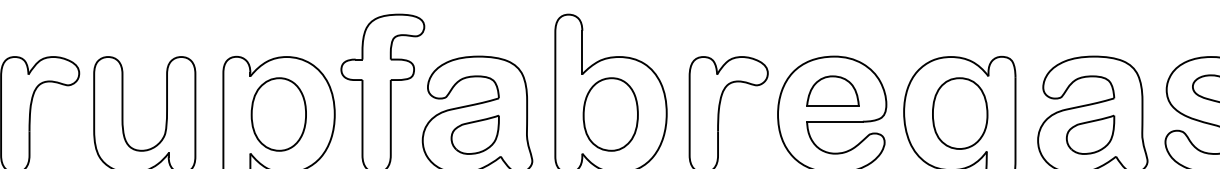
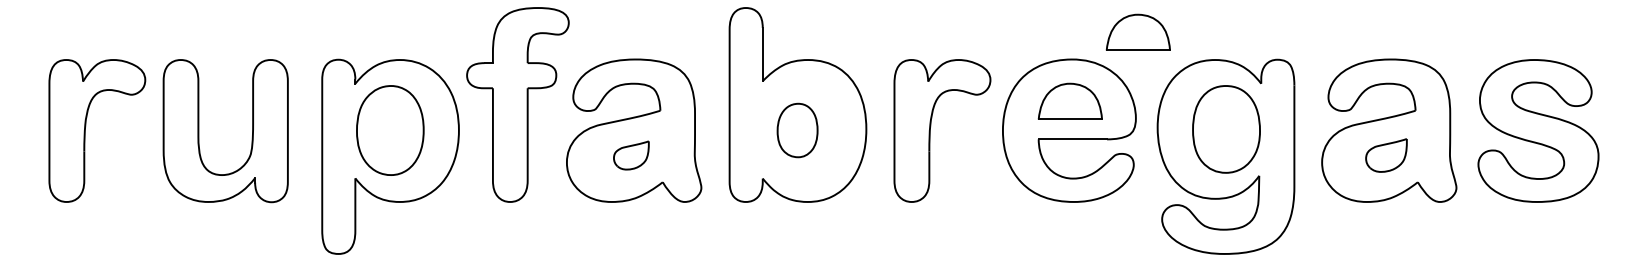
part: (887, 33) -> (1137, 31), added
part: (610, 114) -> (797, 130), size x0.6
part: (475, 134) -> (631, 155), size x0.6
part: (1090, 134) -> (1386, 155), size x0.7

